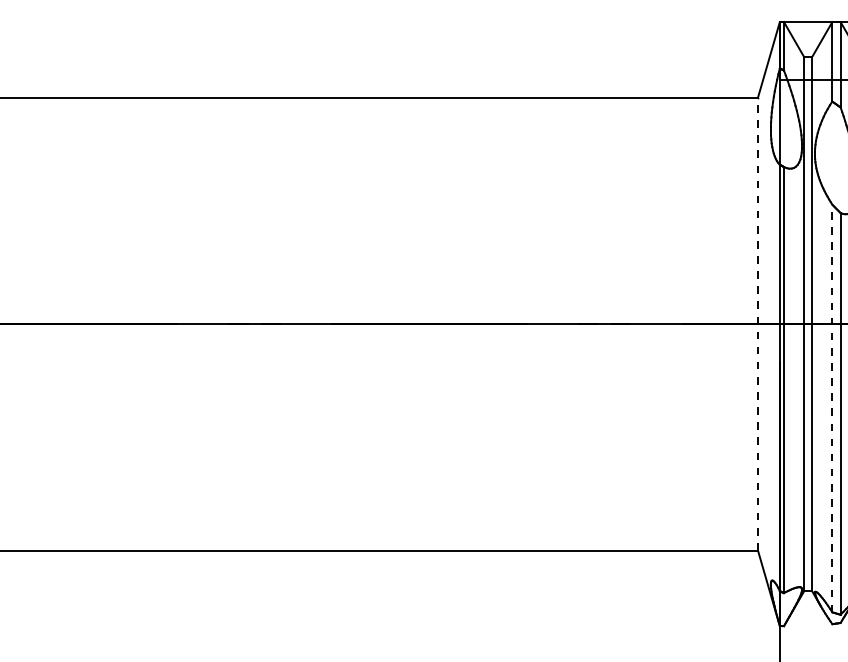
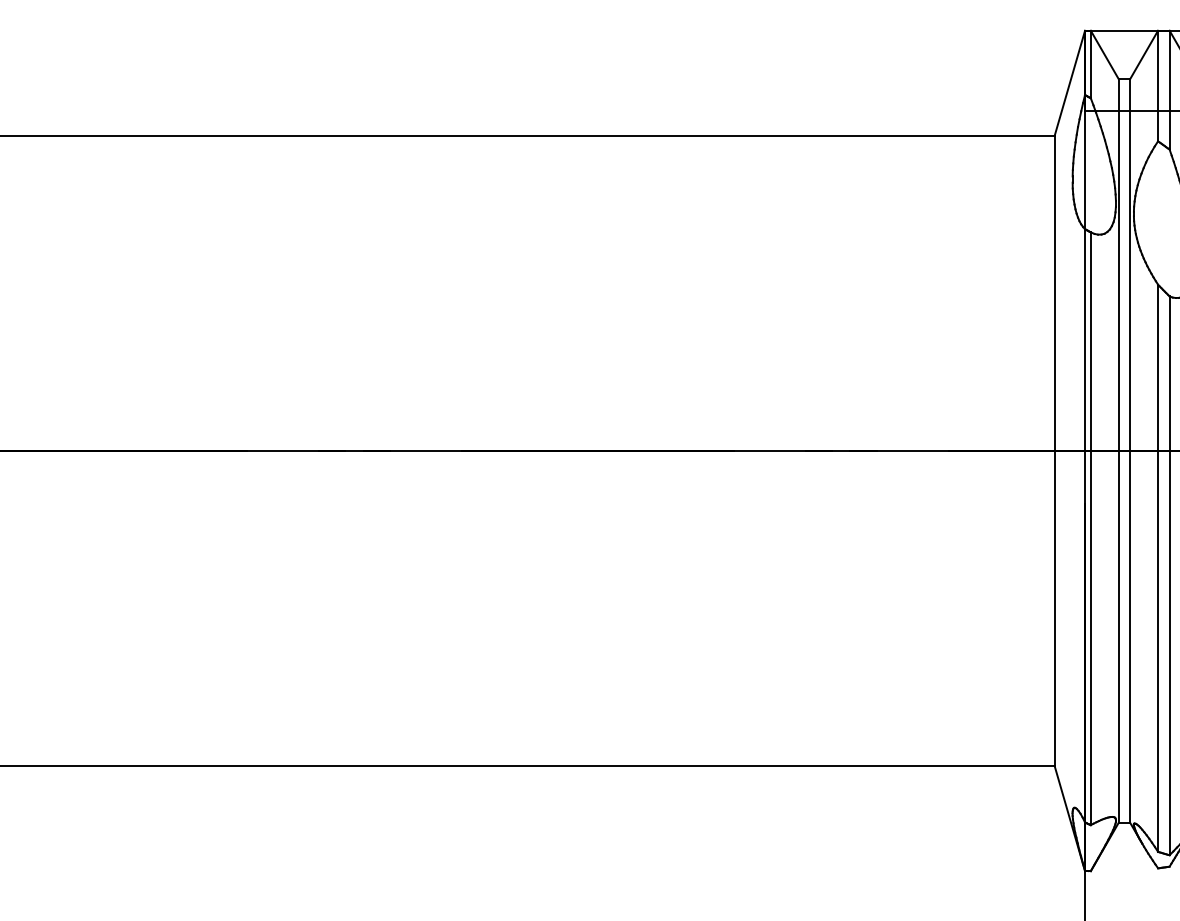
line: (758, 324) -> (1055, 451), dashed -> solid
line: (832, 408) -> (1158, 568), dashed -> solid

